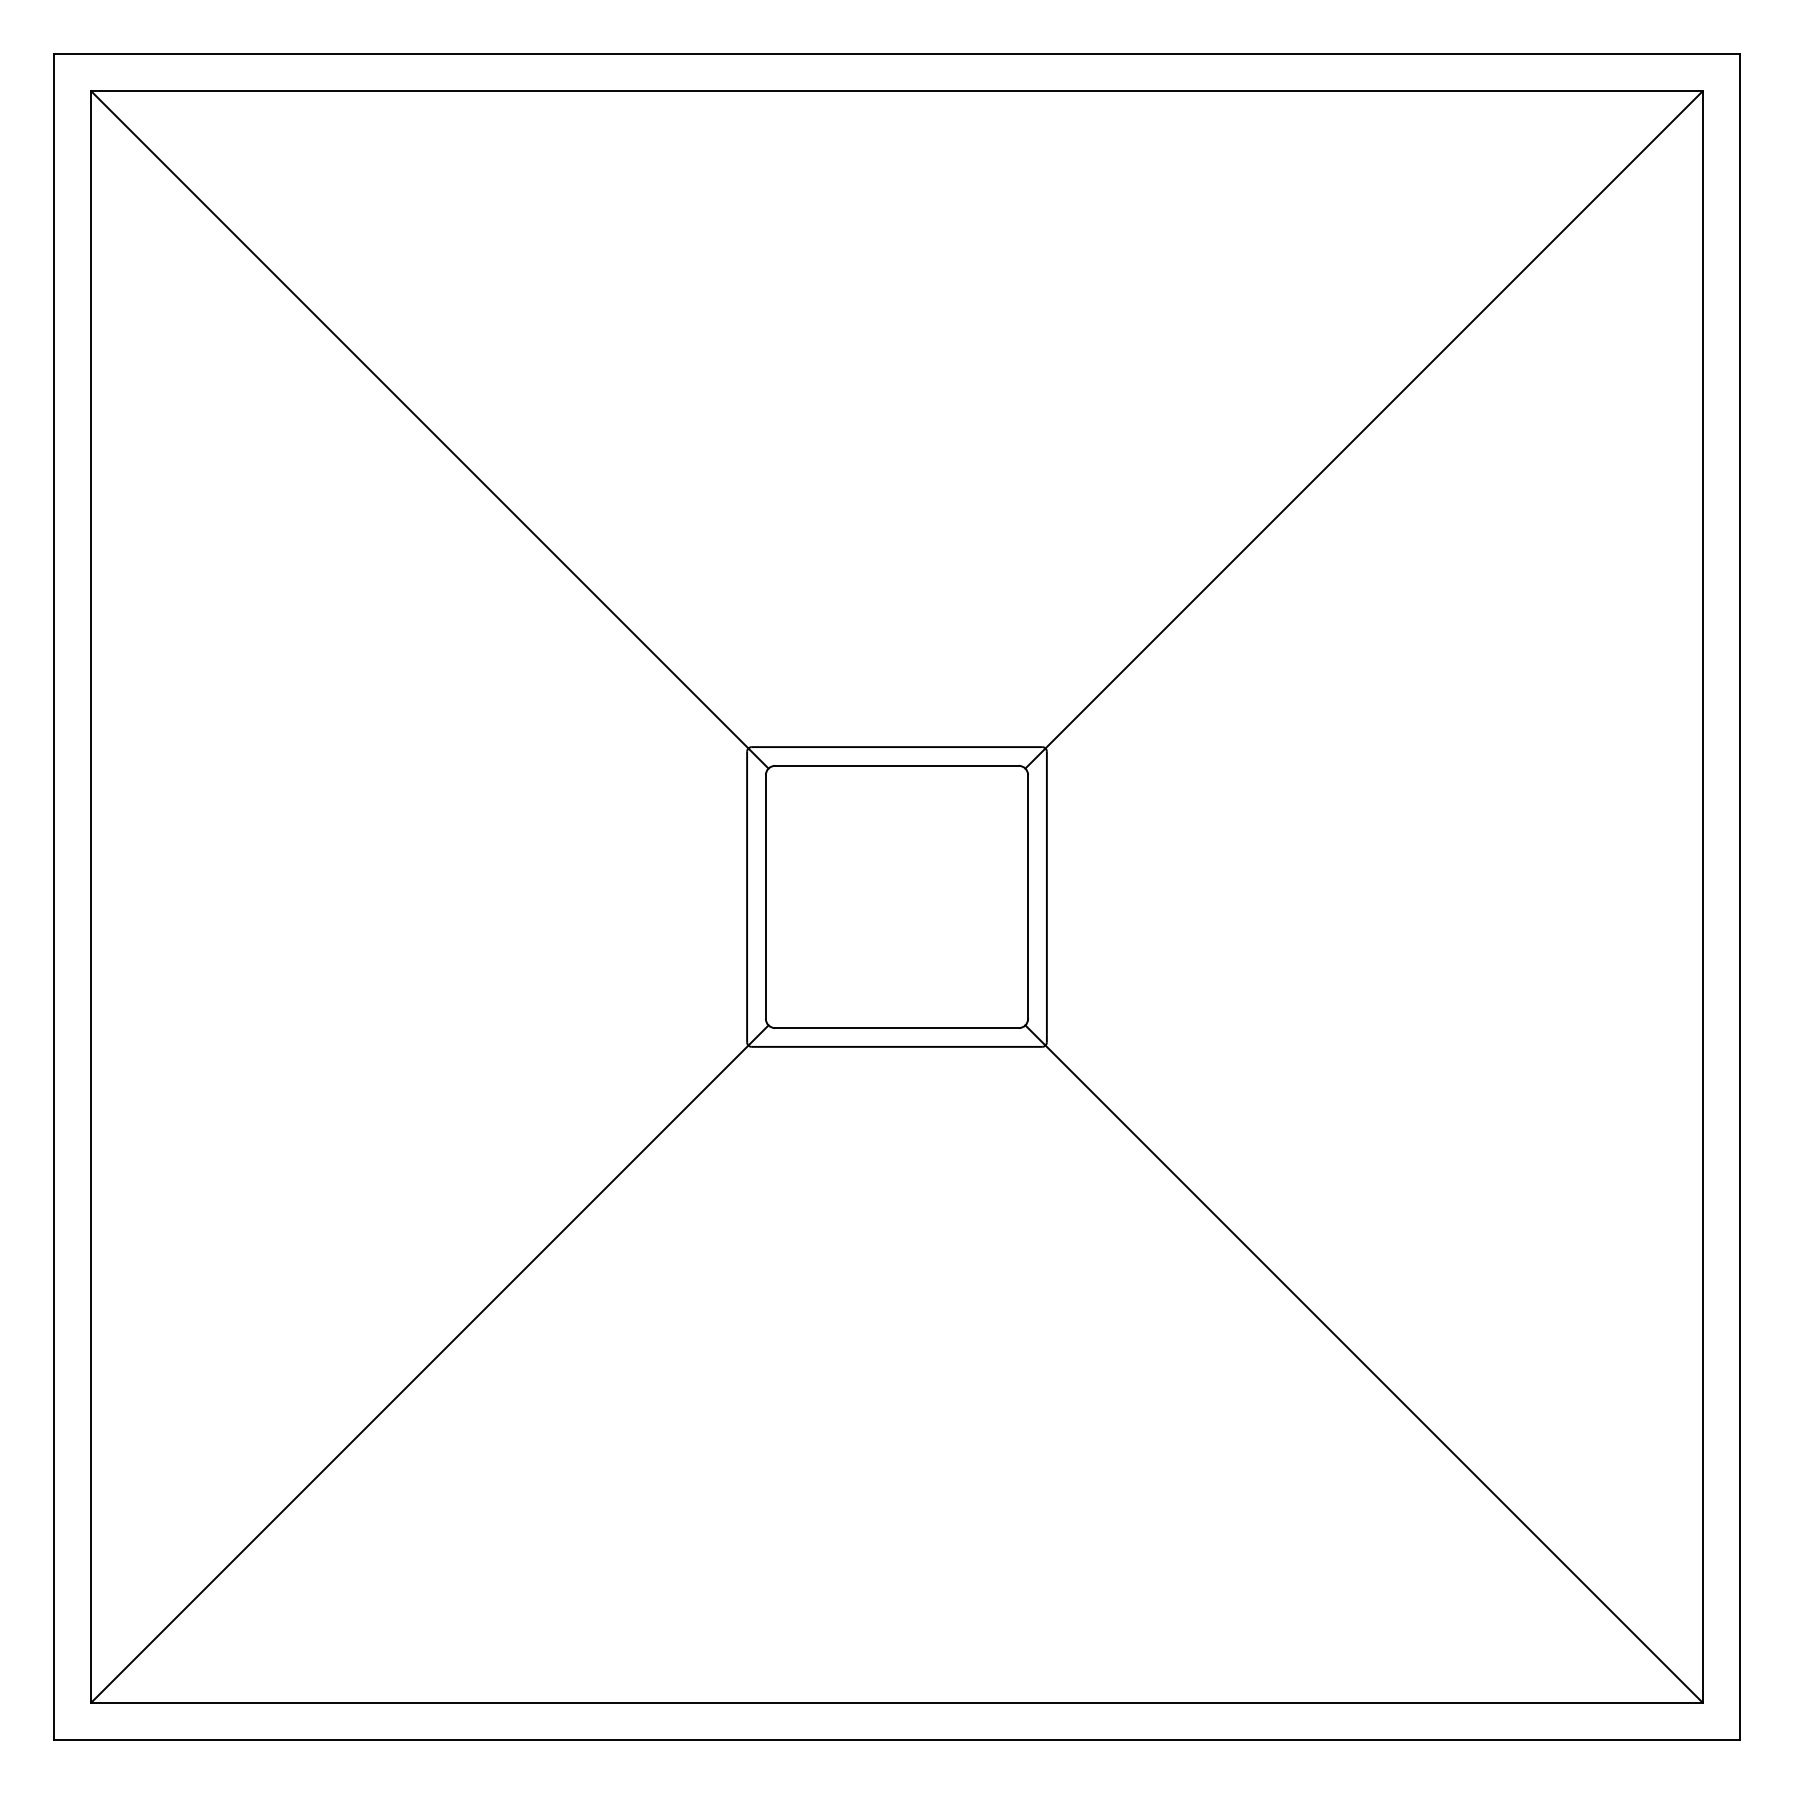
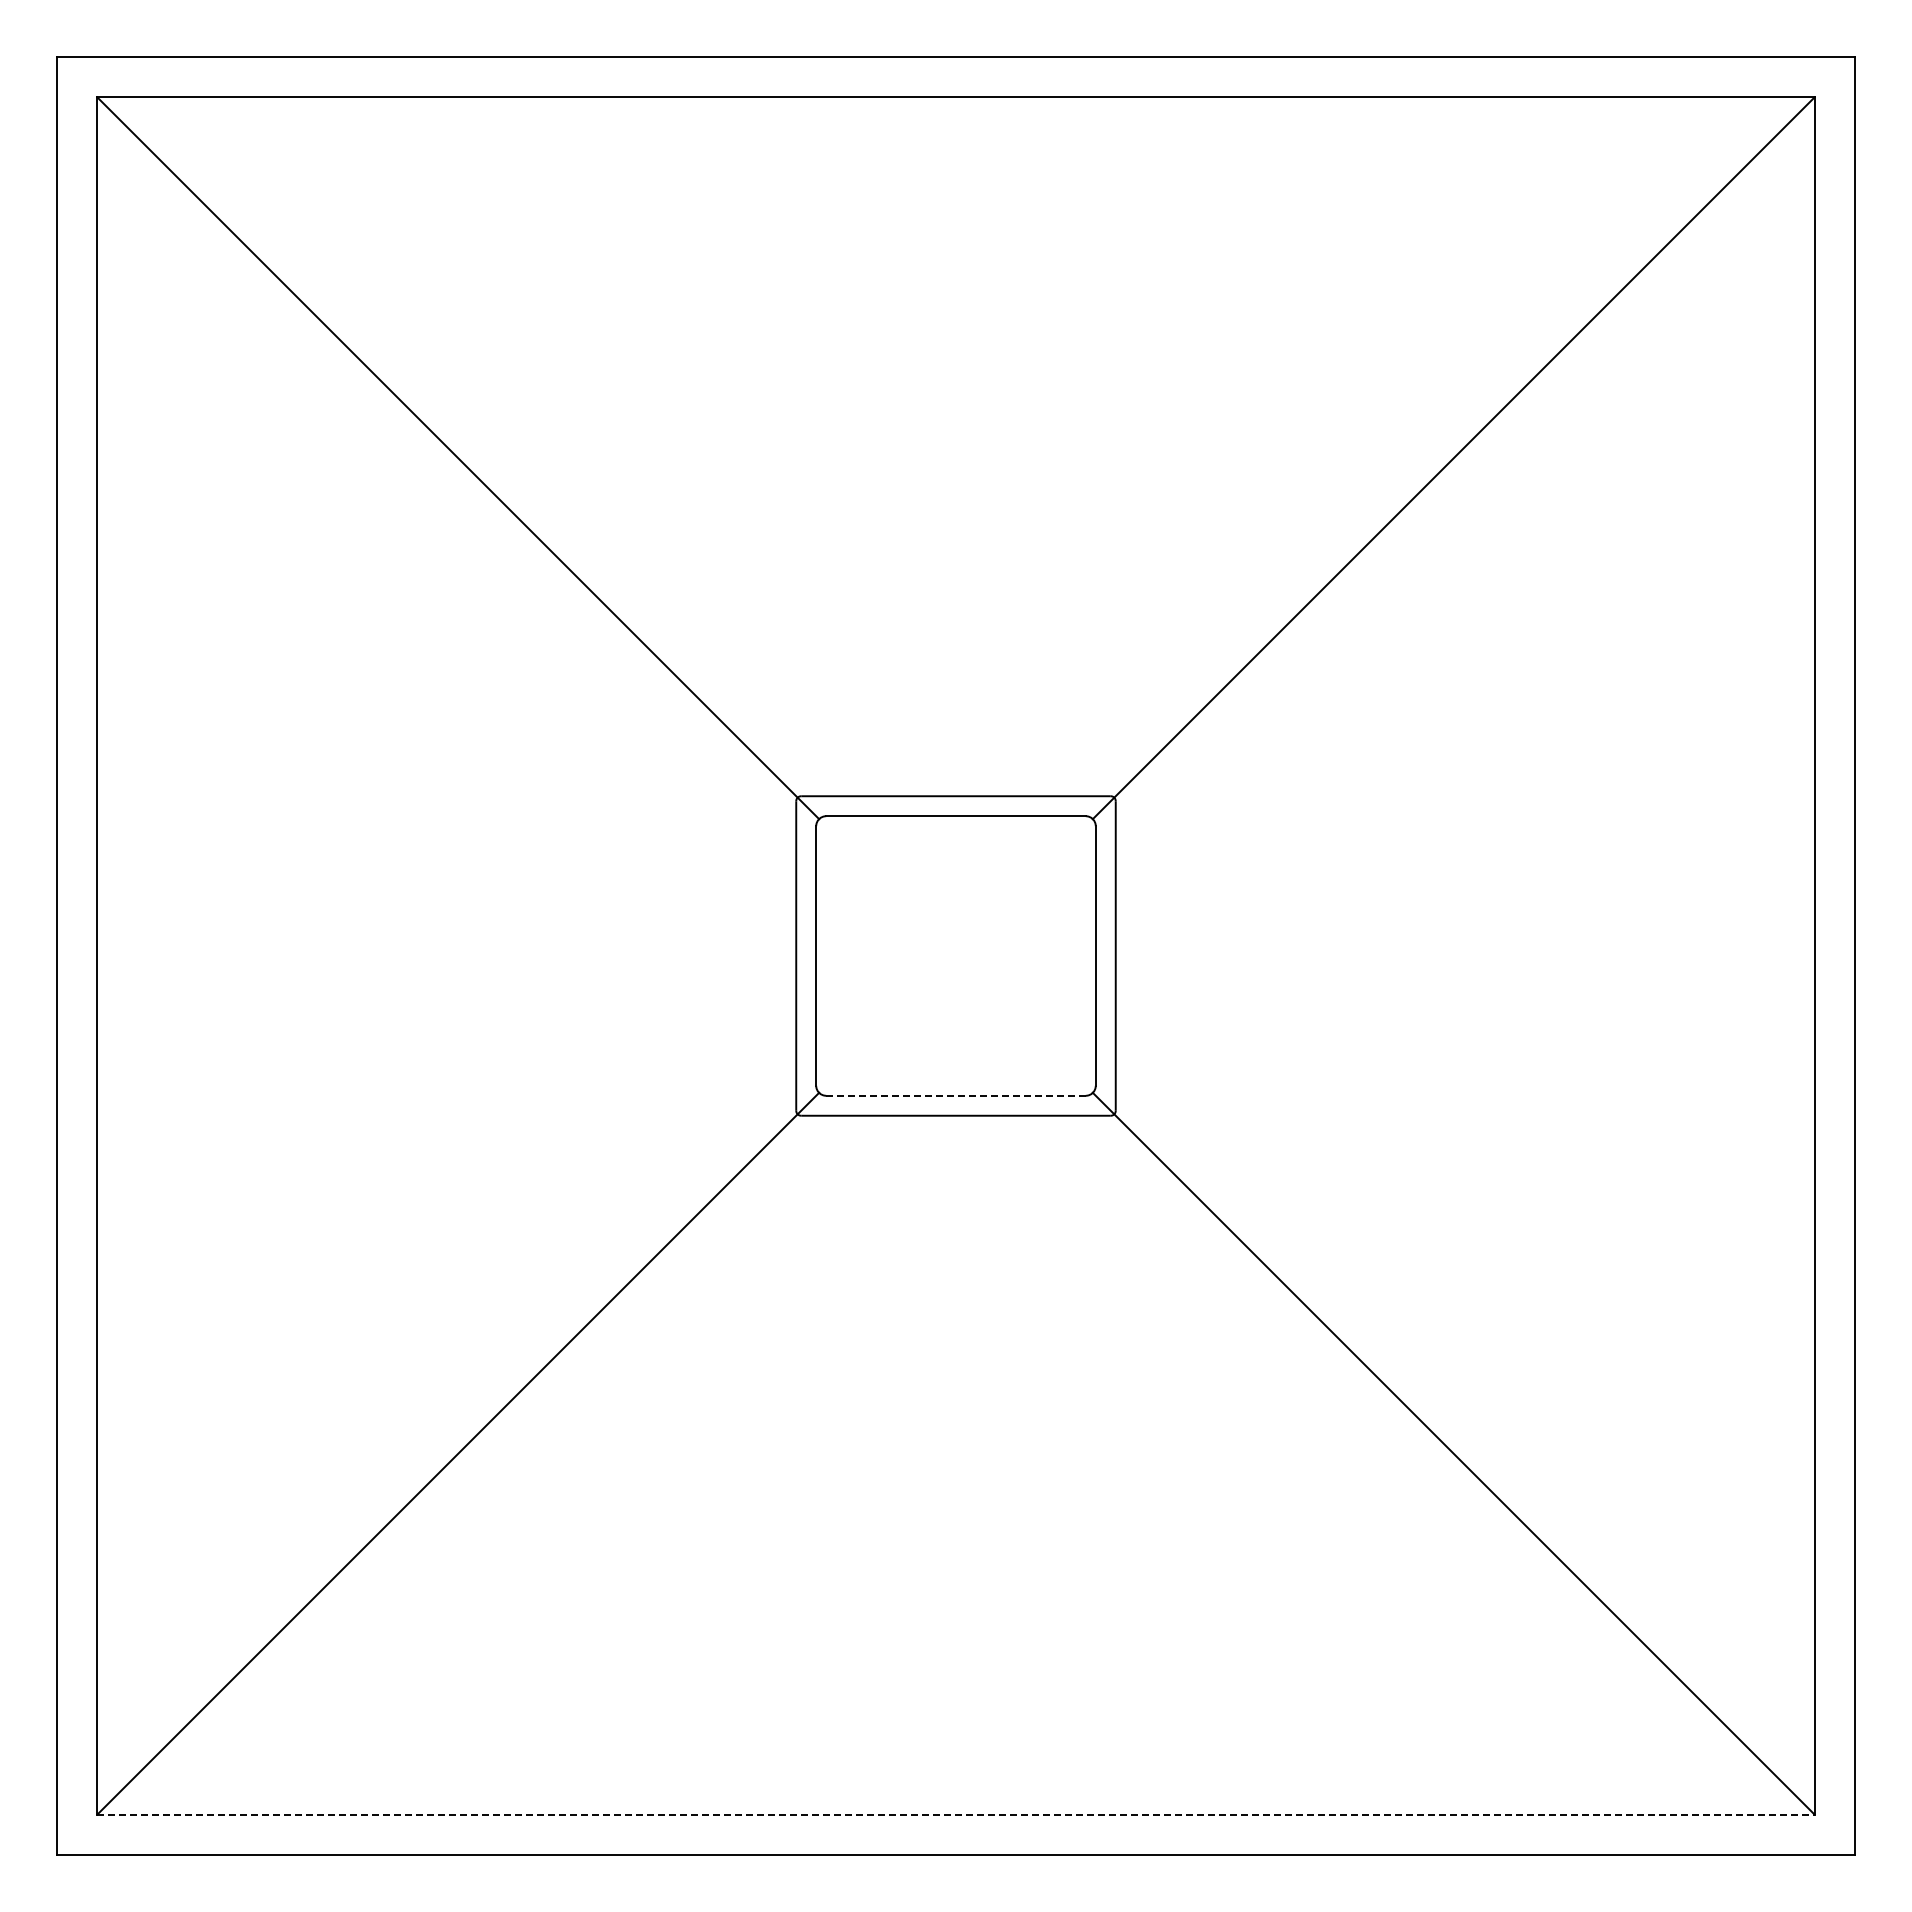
line: (897, 1027) -> (956, 1095), solid -> dashed
line: (897, 1702) -> (956, 1814), solid -> dashed

